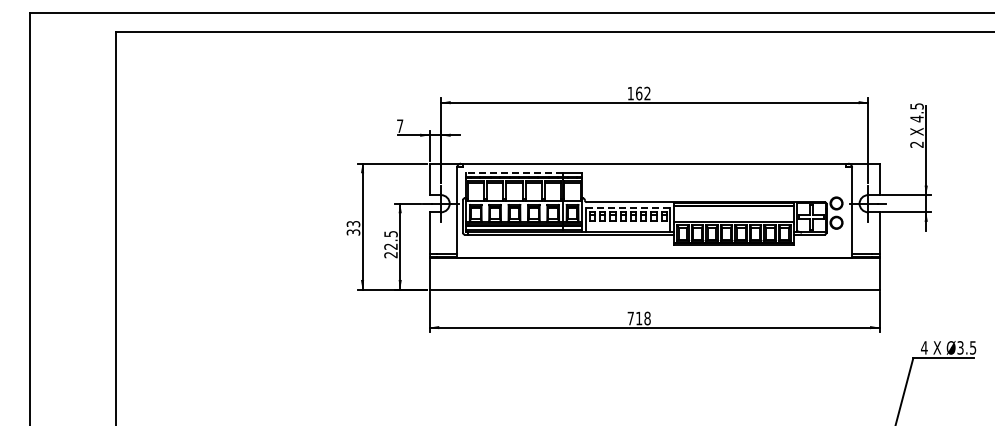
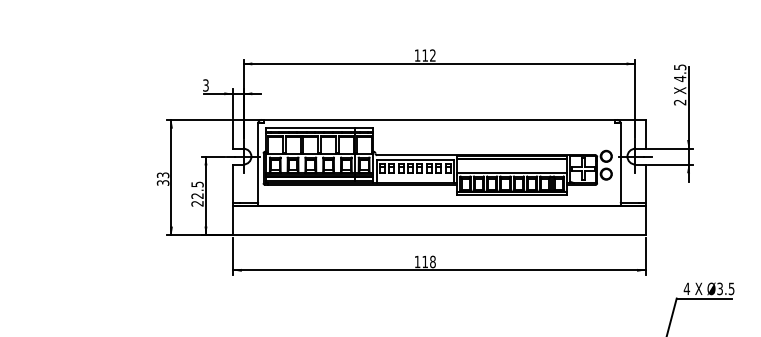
text: (639, 93) -> (425, 55), 162 -> 112
text: (400, 126) -> (206, 85), 7 -> 3
line: (513, 172) -> (309, 127), dashed -> solid
line: (628, 207) -> (415, 160), dashed -> solid
text: (630, 318) -> (417, 261), 718 -> 118

